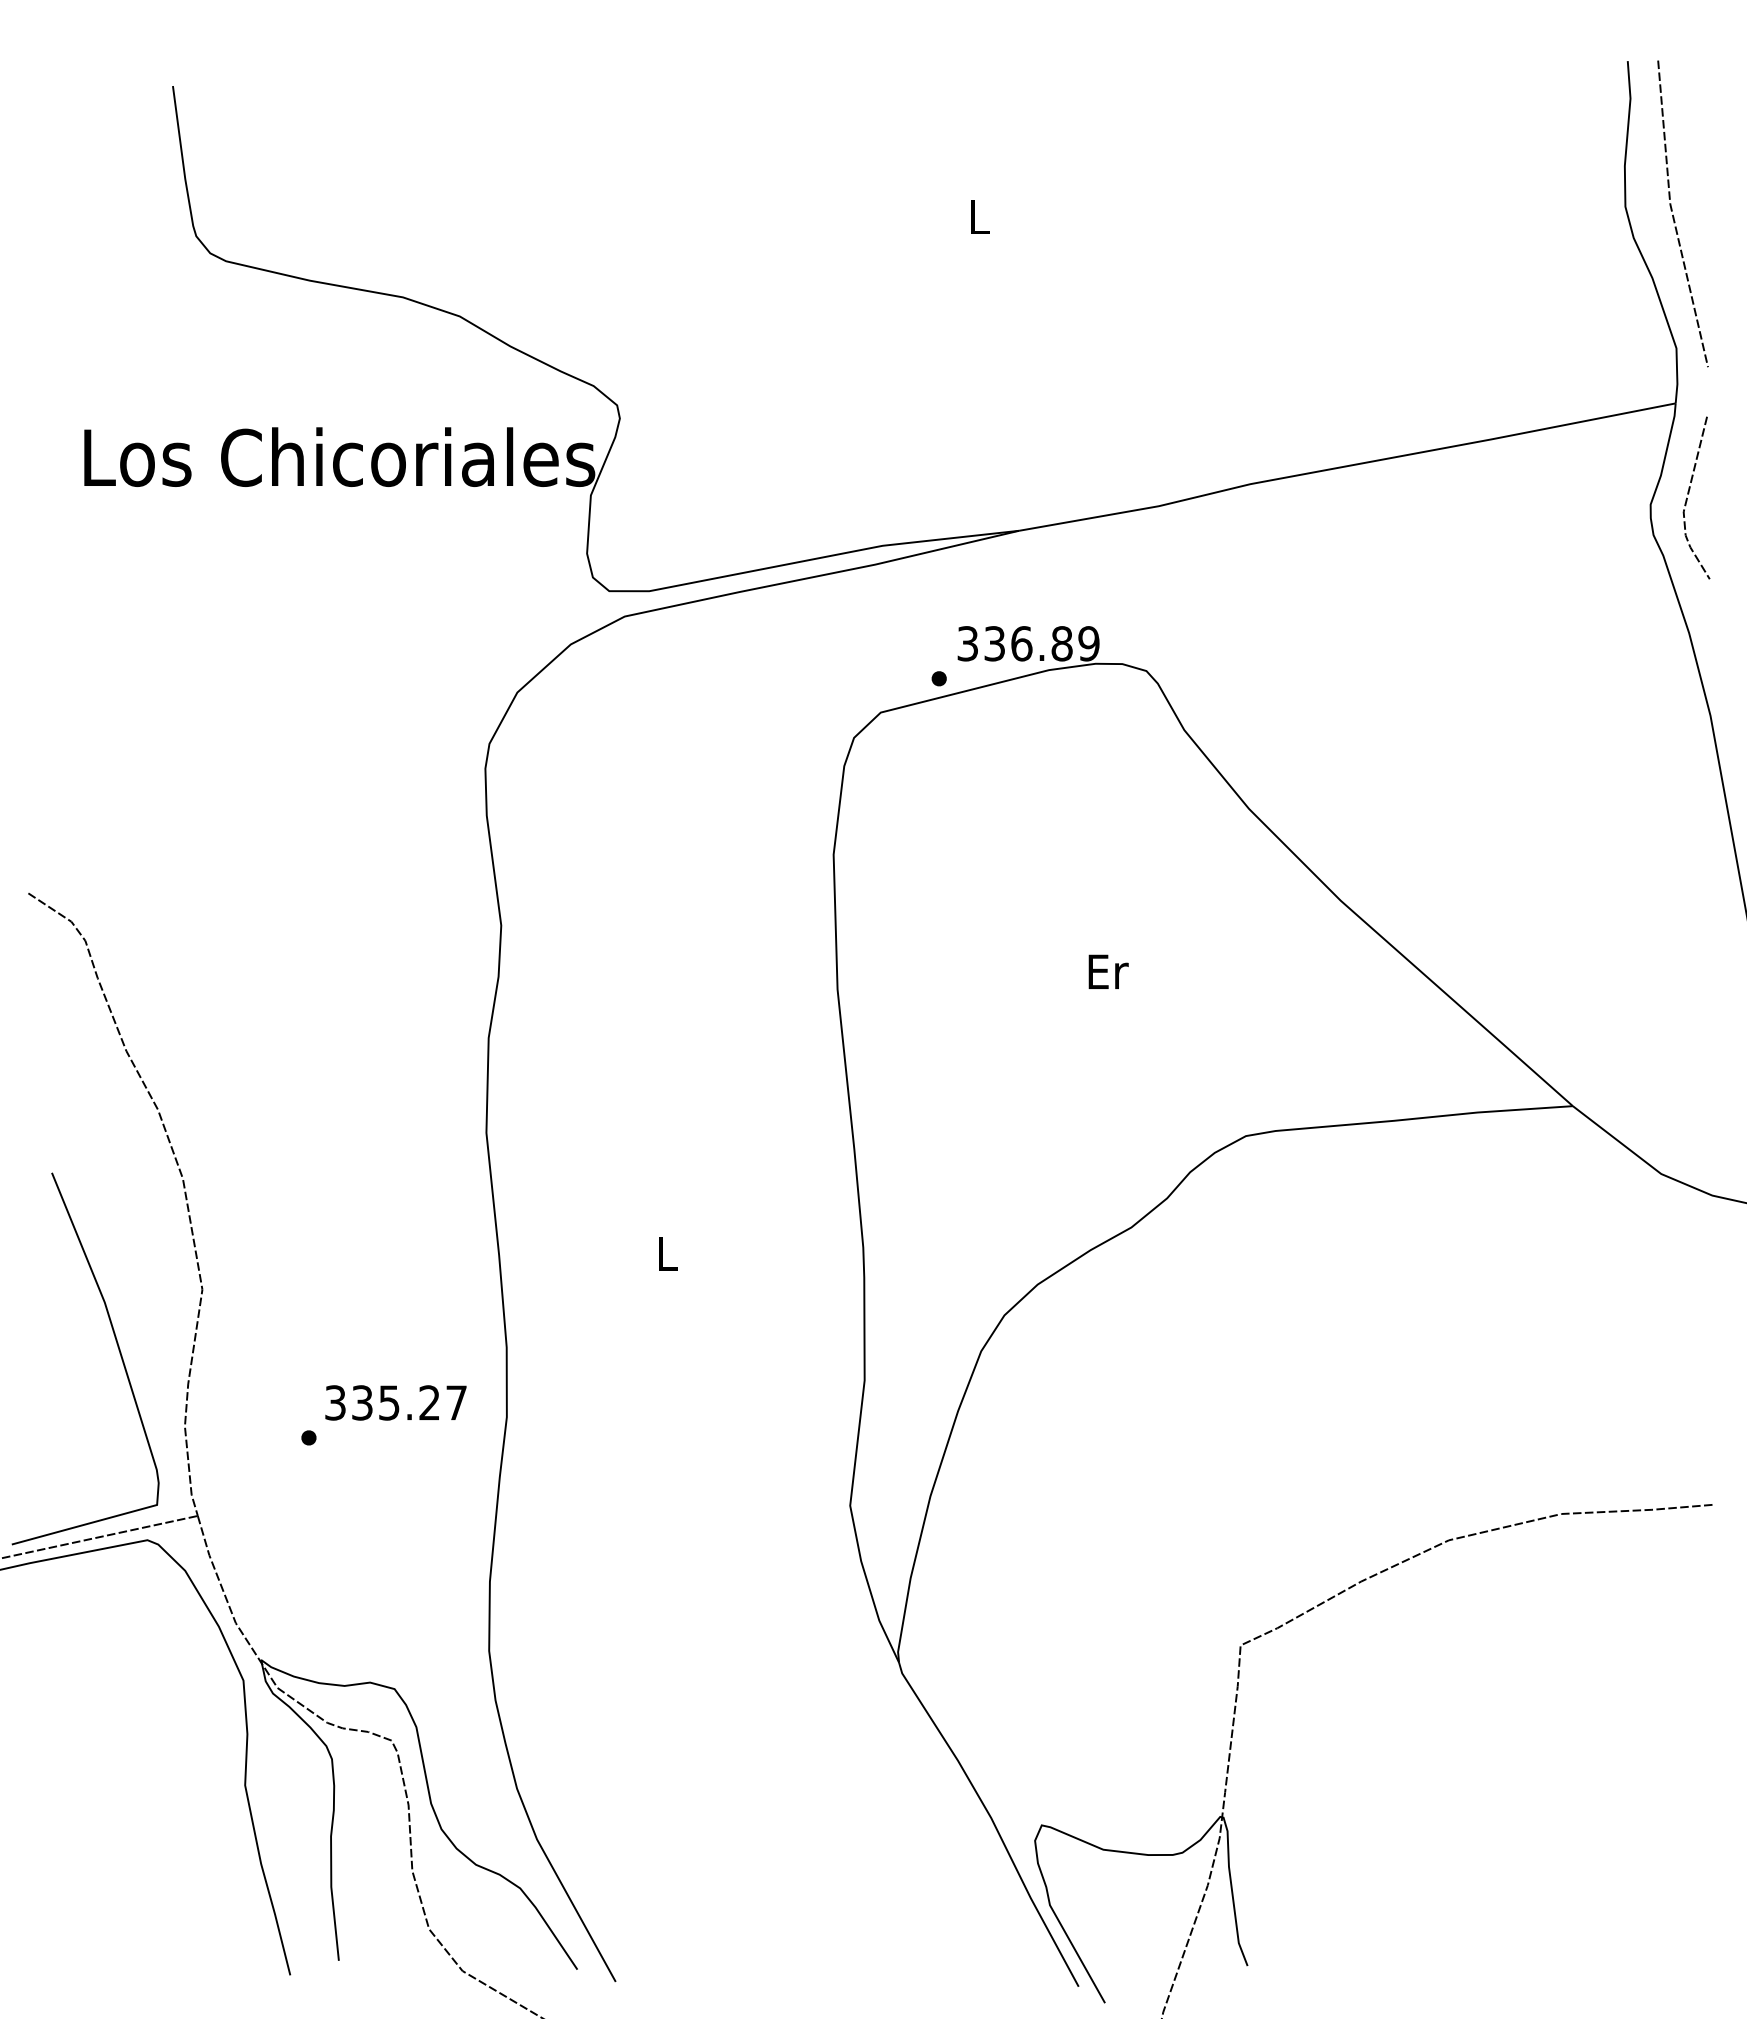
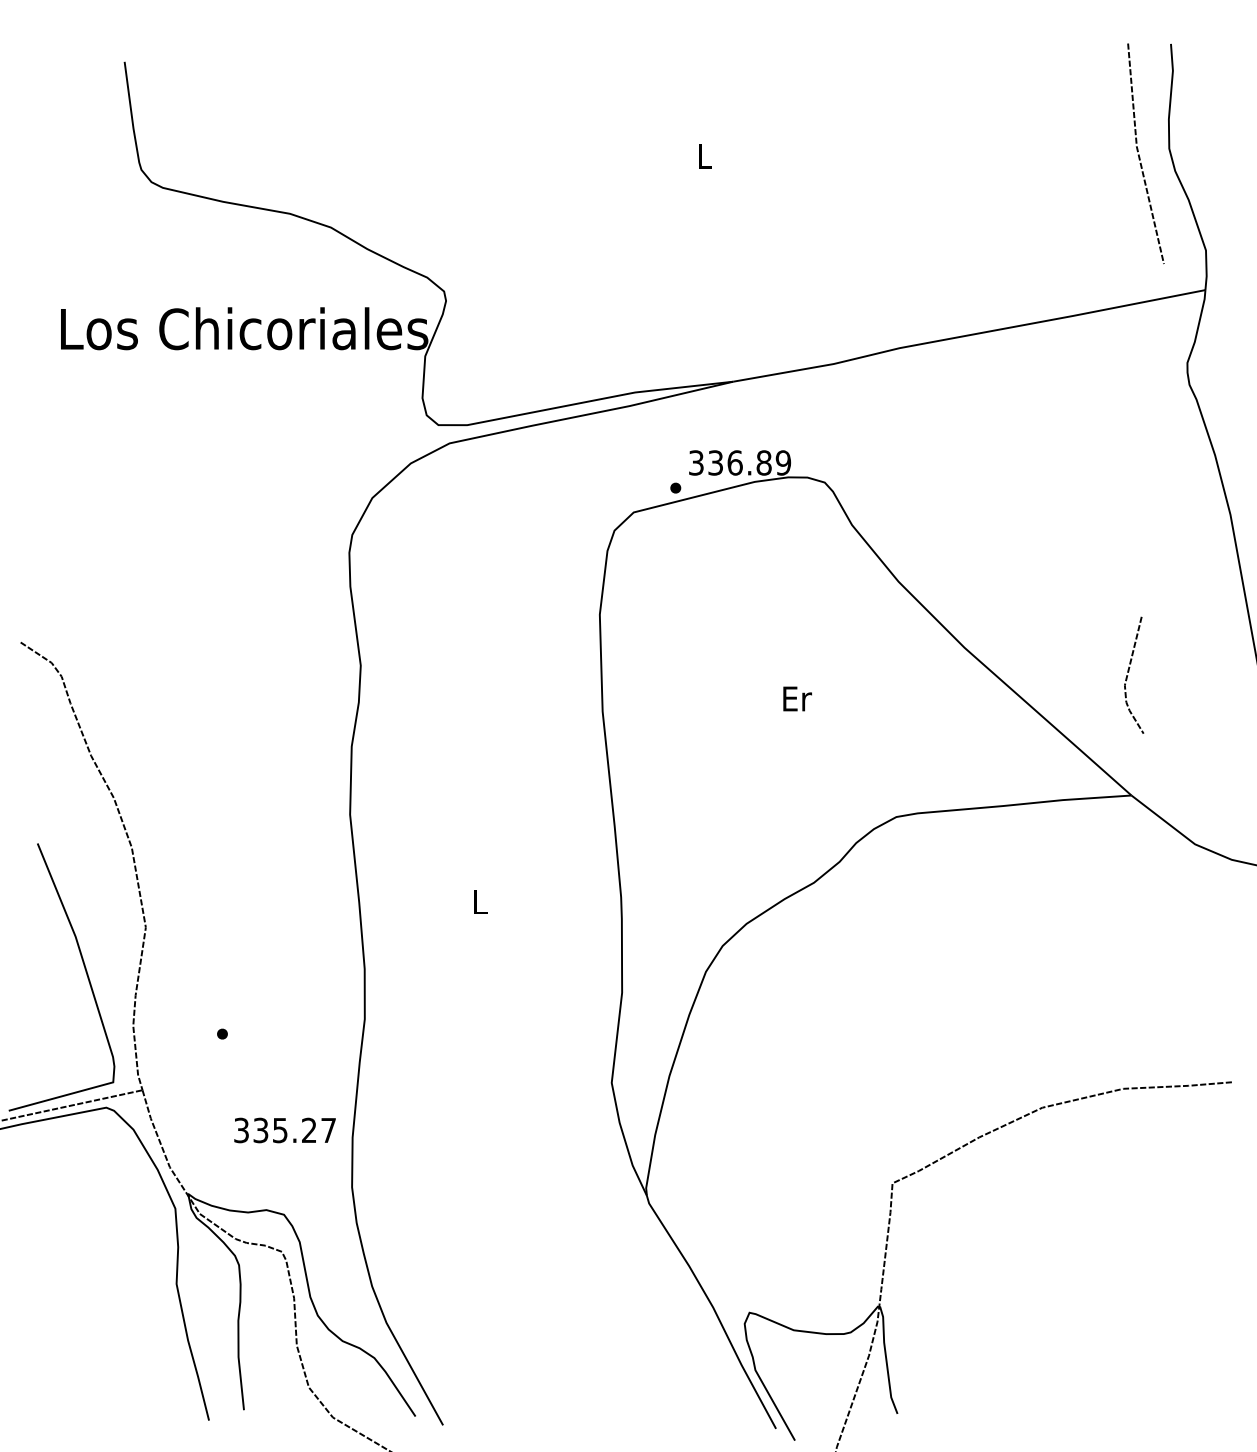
line: (1674, 216) -> (1139, 155), moved
line: (1689, 493) -> (1129, 672), moved
text: (395, 1402) -> (284, 1130), moved

